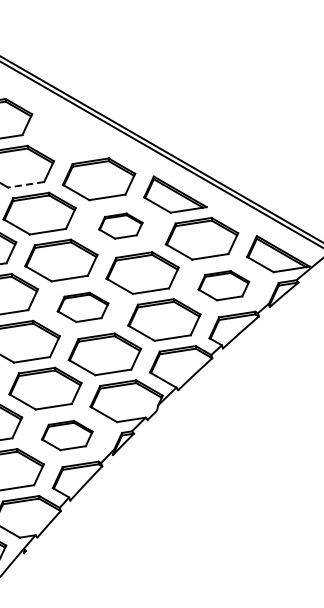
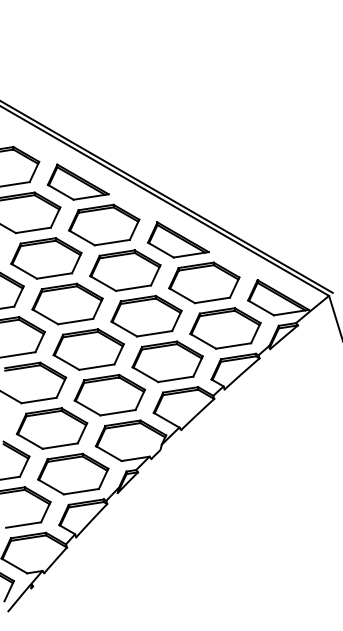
part: (71, 134) -> (77, 181), added
line: (26, 184) -> (33, 230), dashed -> solid
part: (120, 226) -> (125, 270), size x1.67
part: (223, 285) -> (225, 328), size x1.43
part: (82, 307) -> (88, 349), size x1.43
part: (67, 434) -> (73, 473), size x1.43

